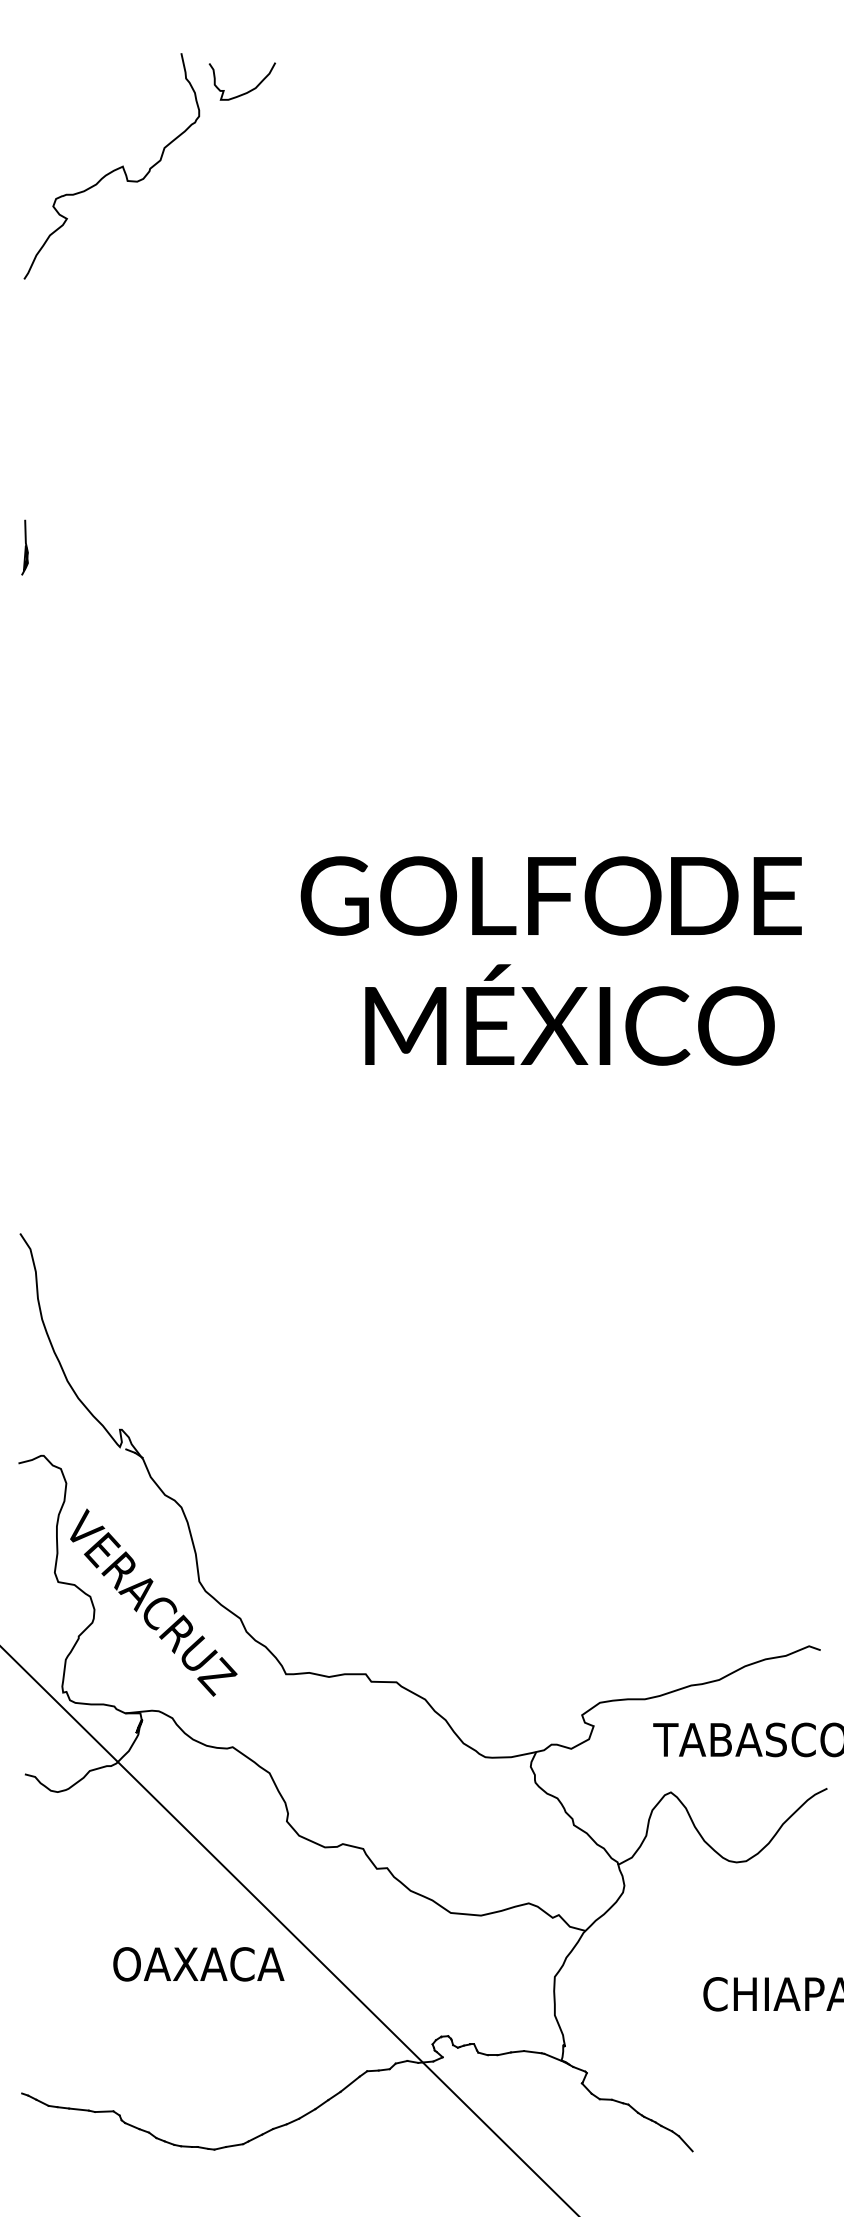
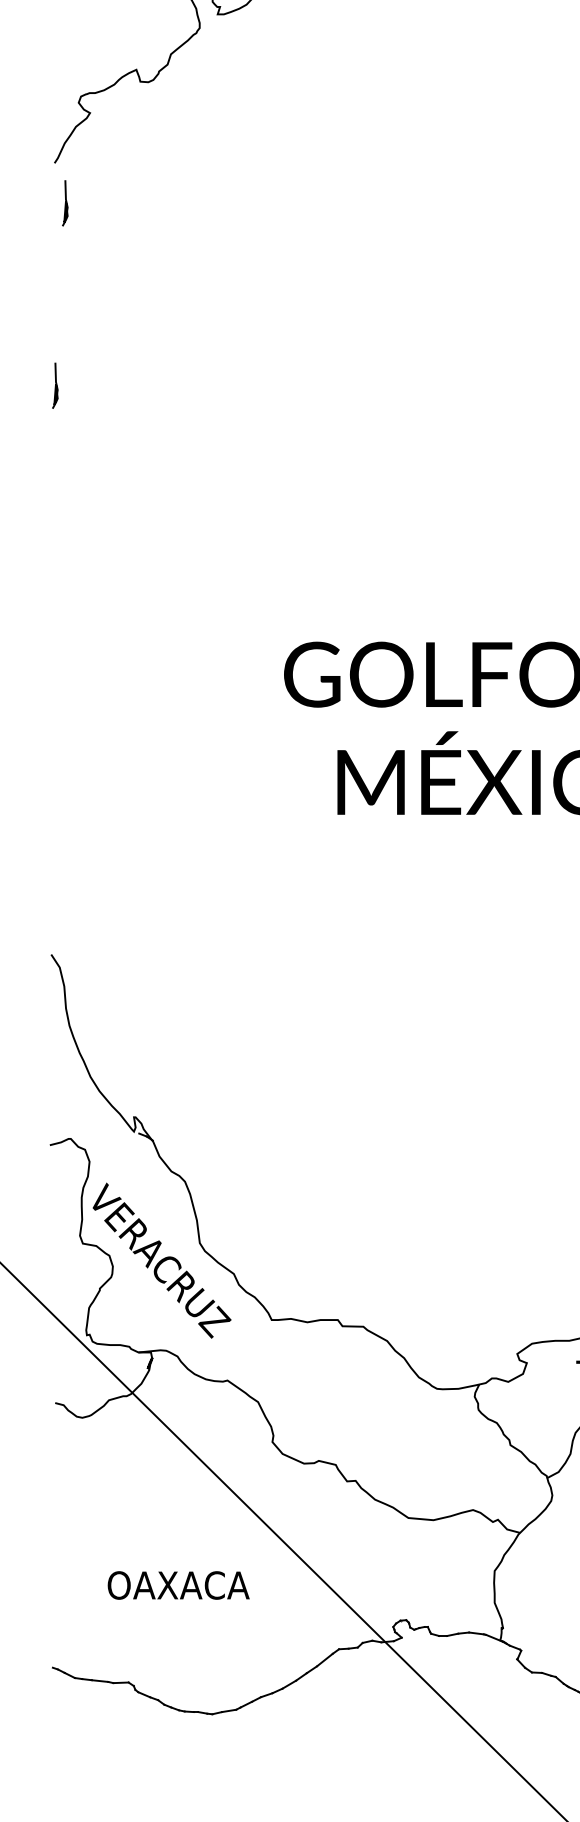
curve: (36, 327) -> (64, 203), added
text: (198, 1964) -> (178, 1585), moved

